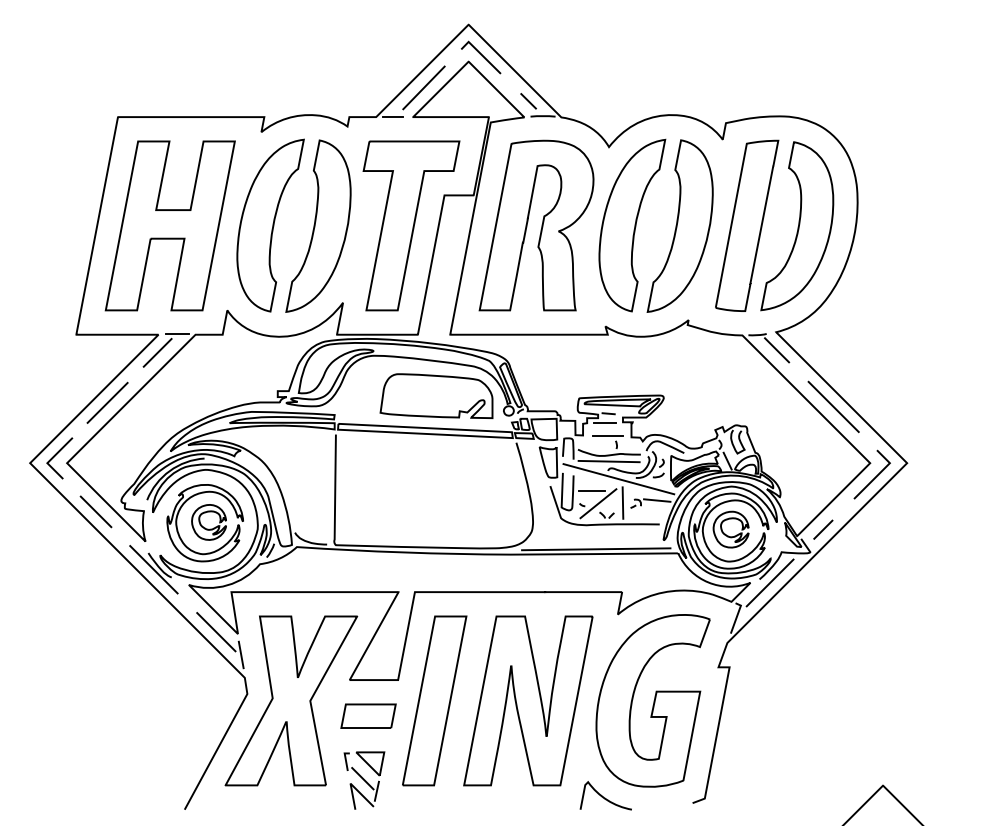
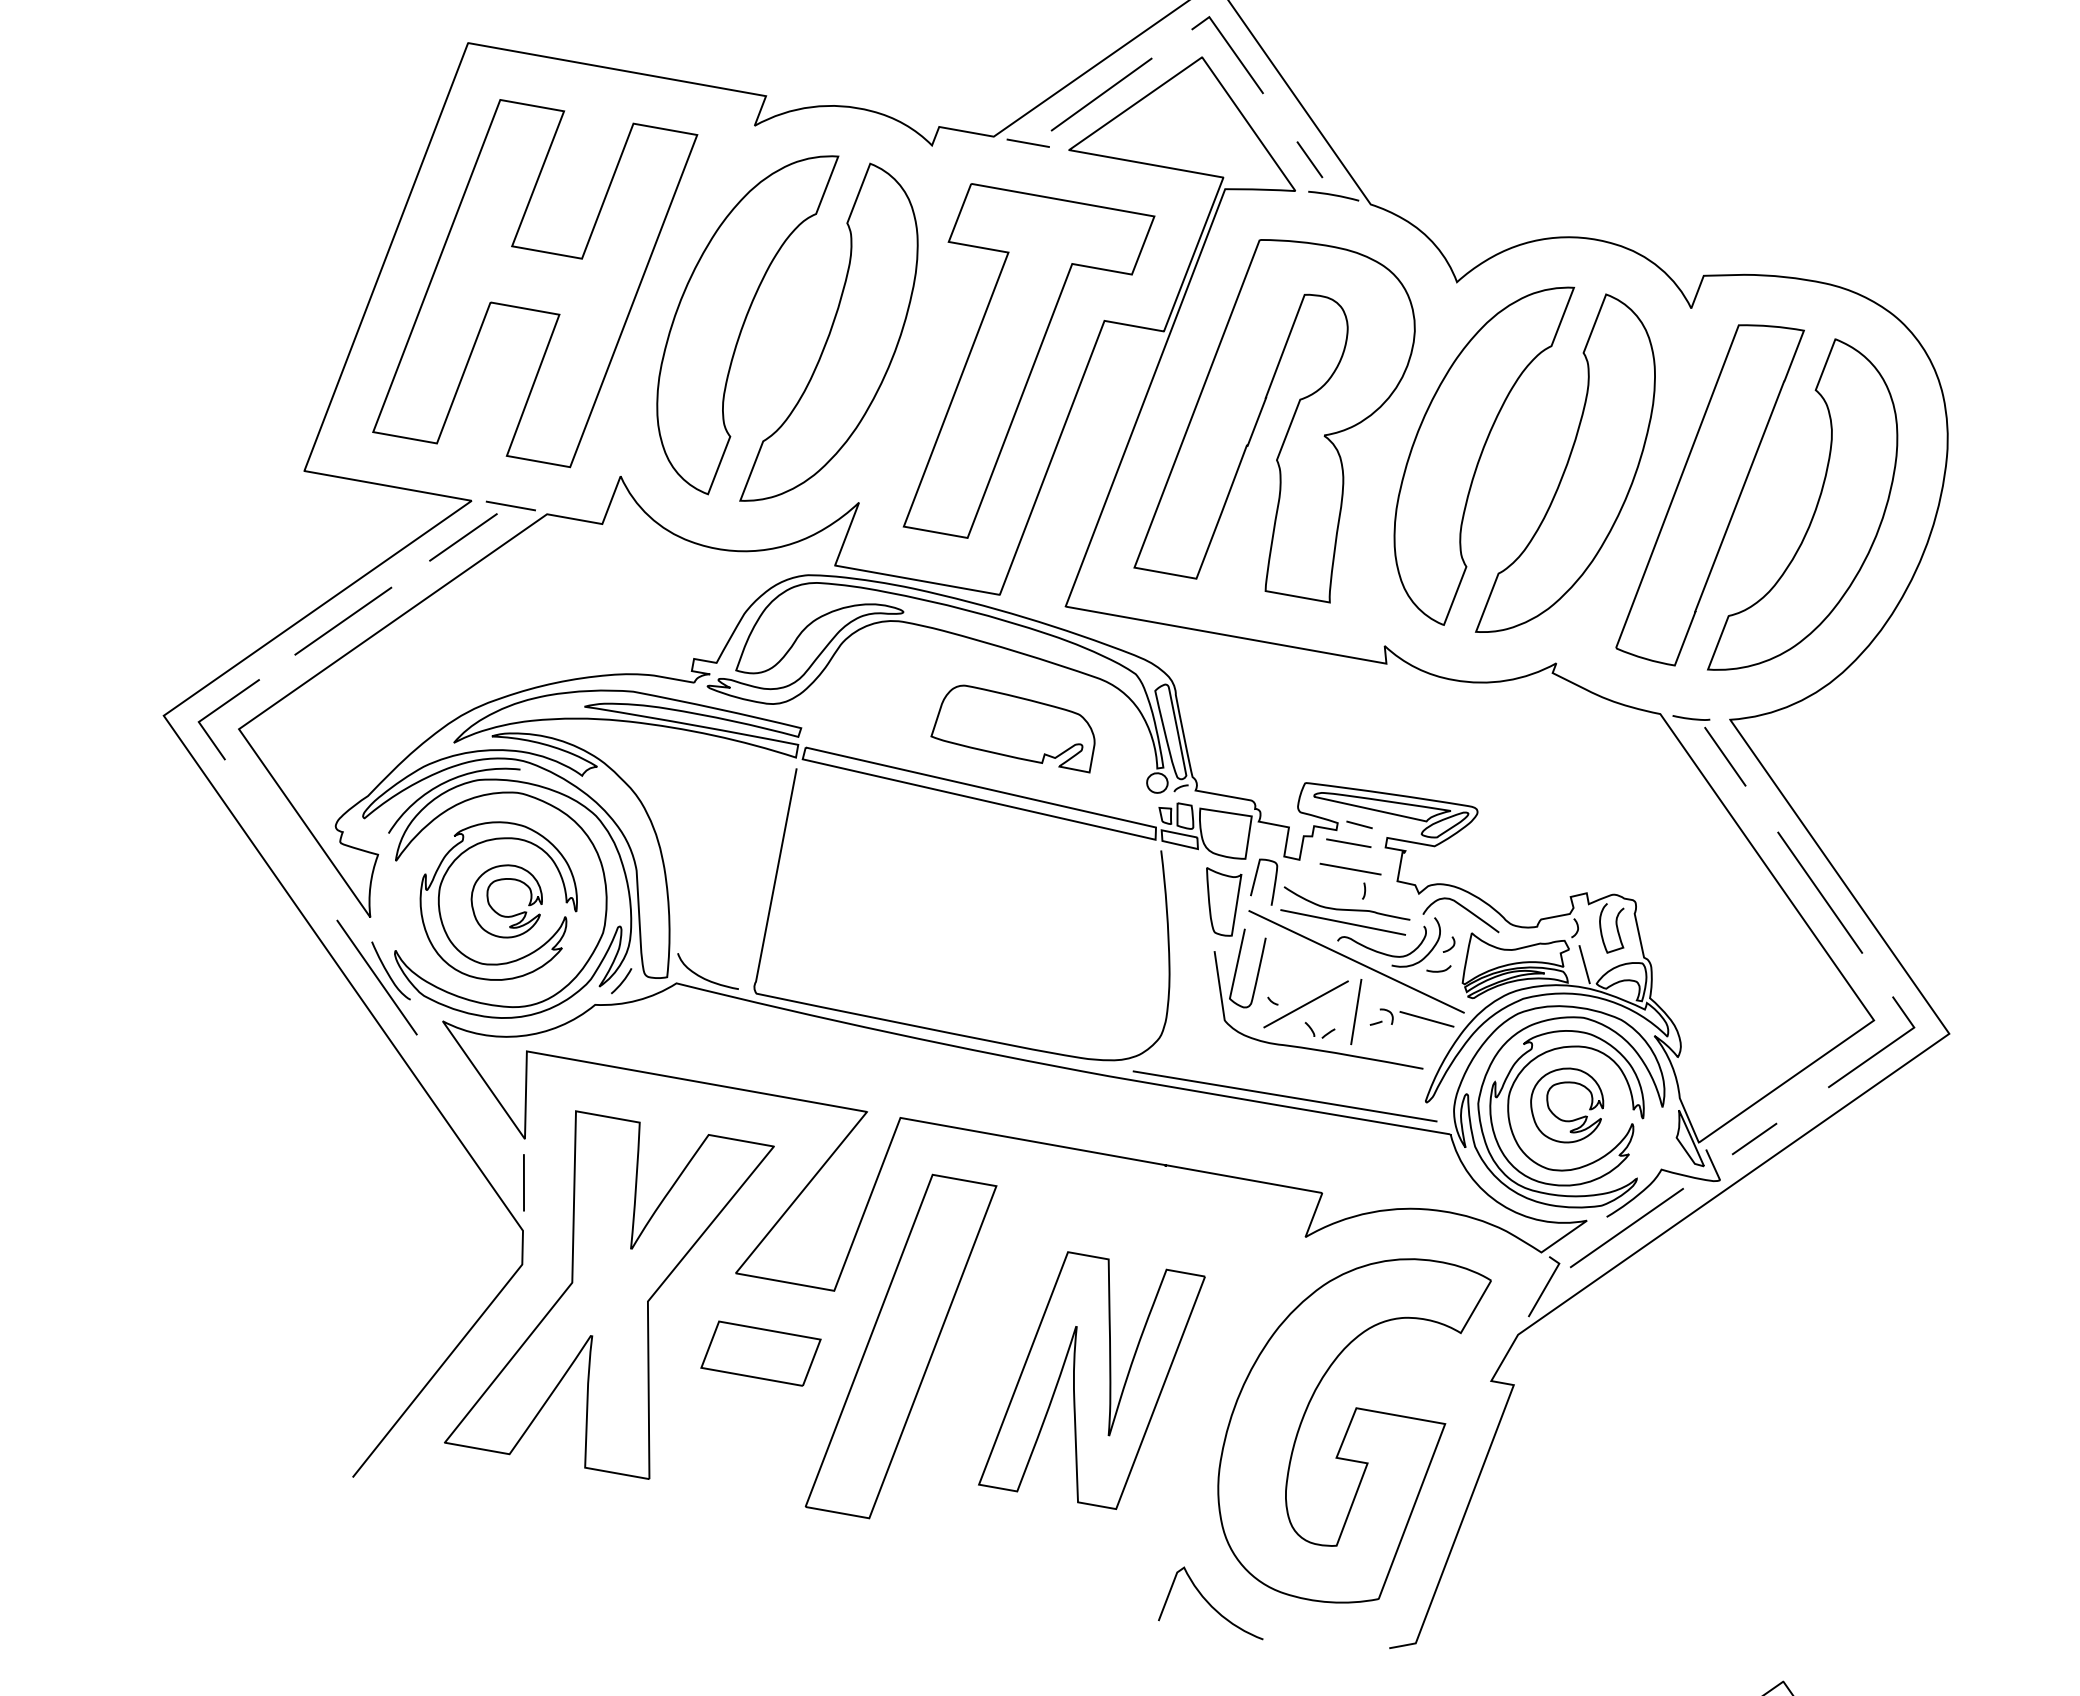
part: (436, 396) -> (1015, 727), size x0.7
line: (591, 491) -> (1296, 977), removed
line: (95, 511) -> (279, 837), removed
line: (216, 632) -> (481, 1128), removed
part: (528, 700) -> (1092, 1379), size x0.7
part: (364, 780) -> (729, 1483), removed

